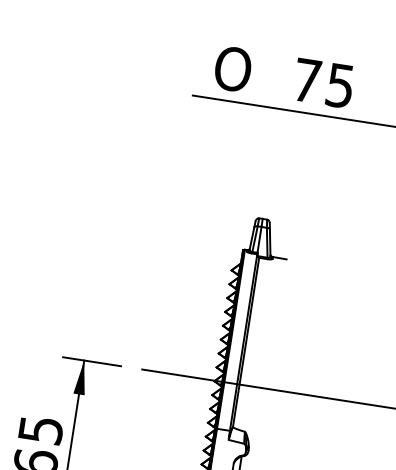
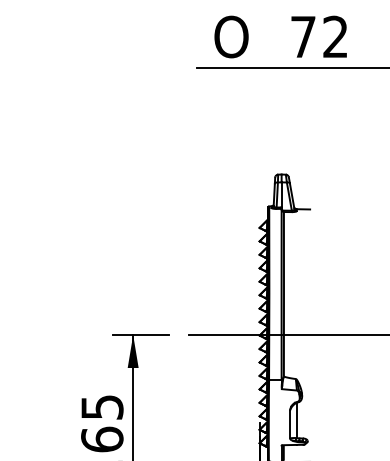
text: (340, 85) -> (335, 36), 75 -> 72

